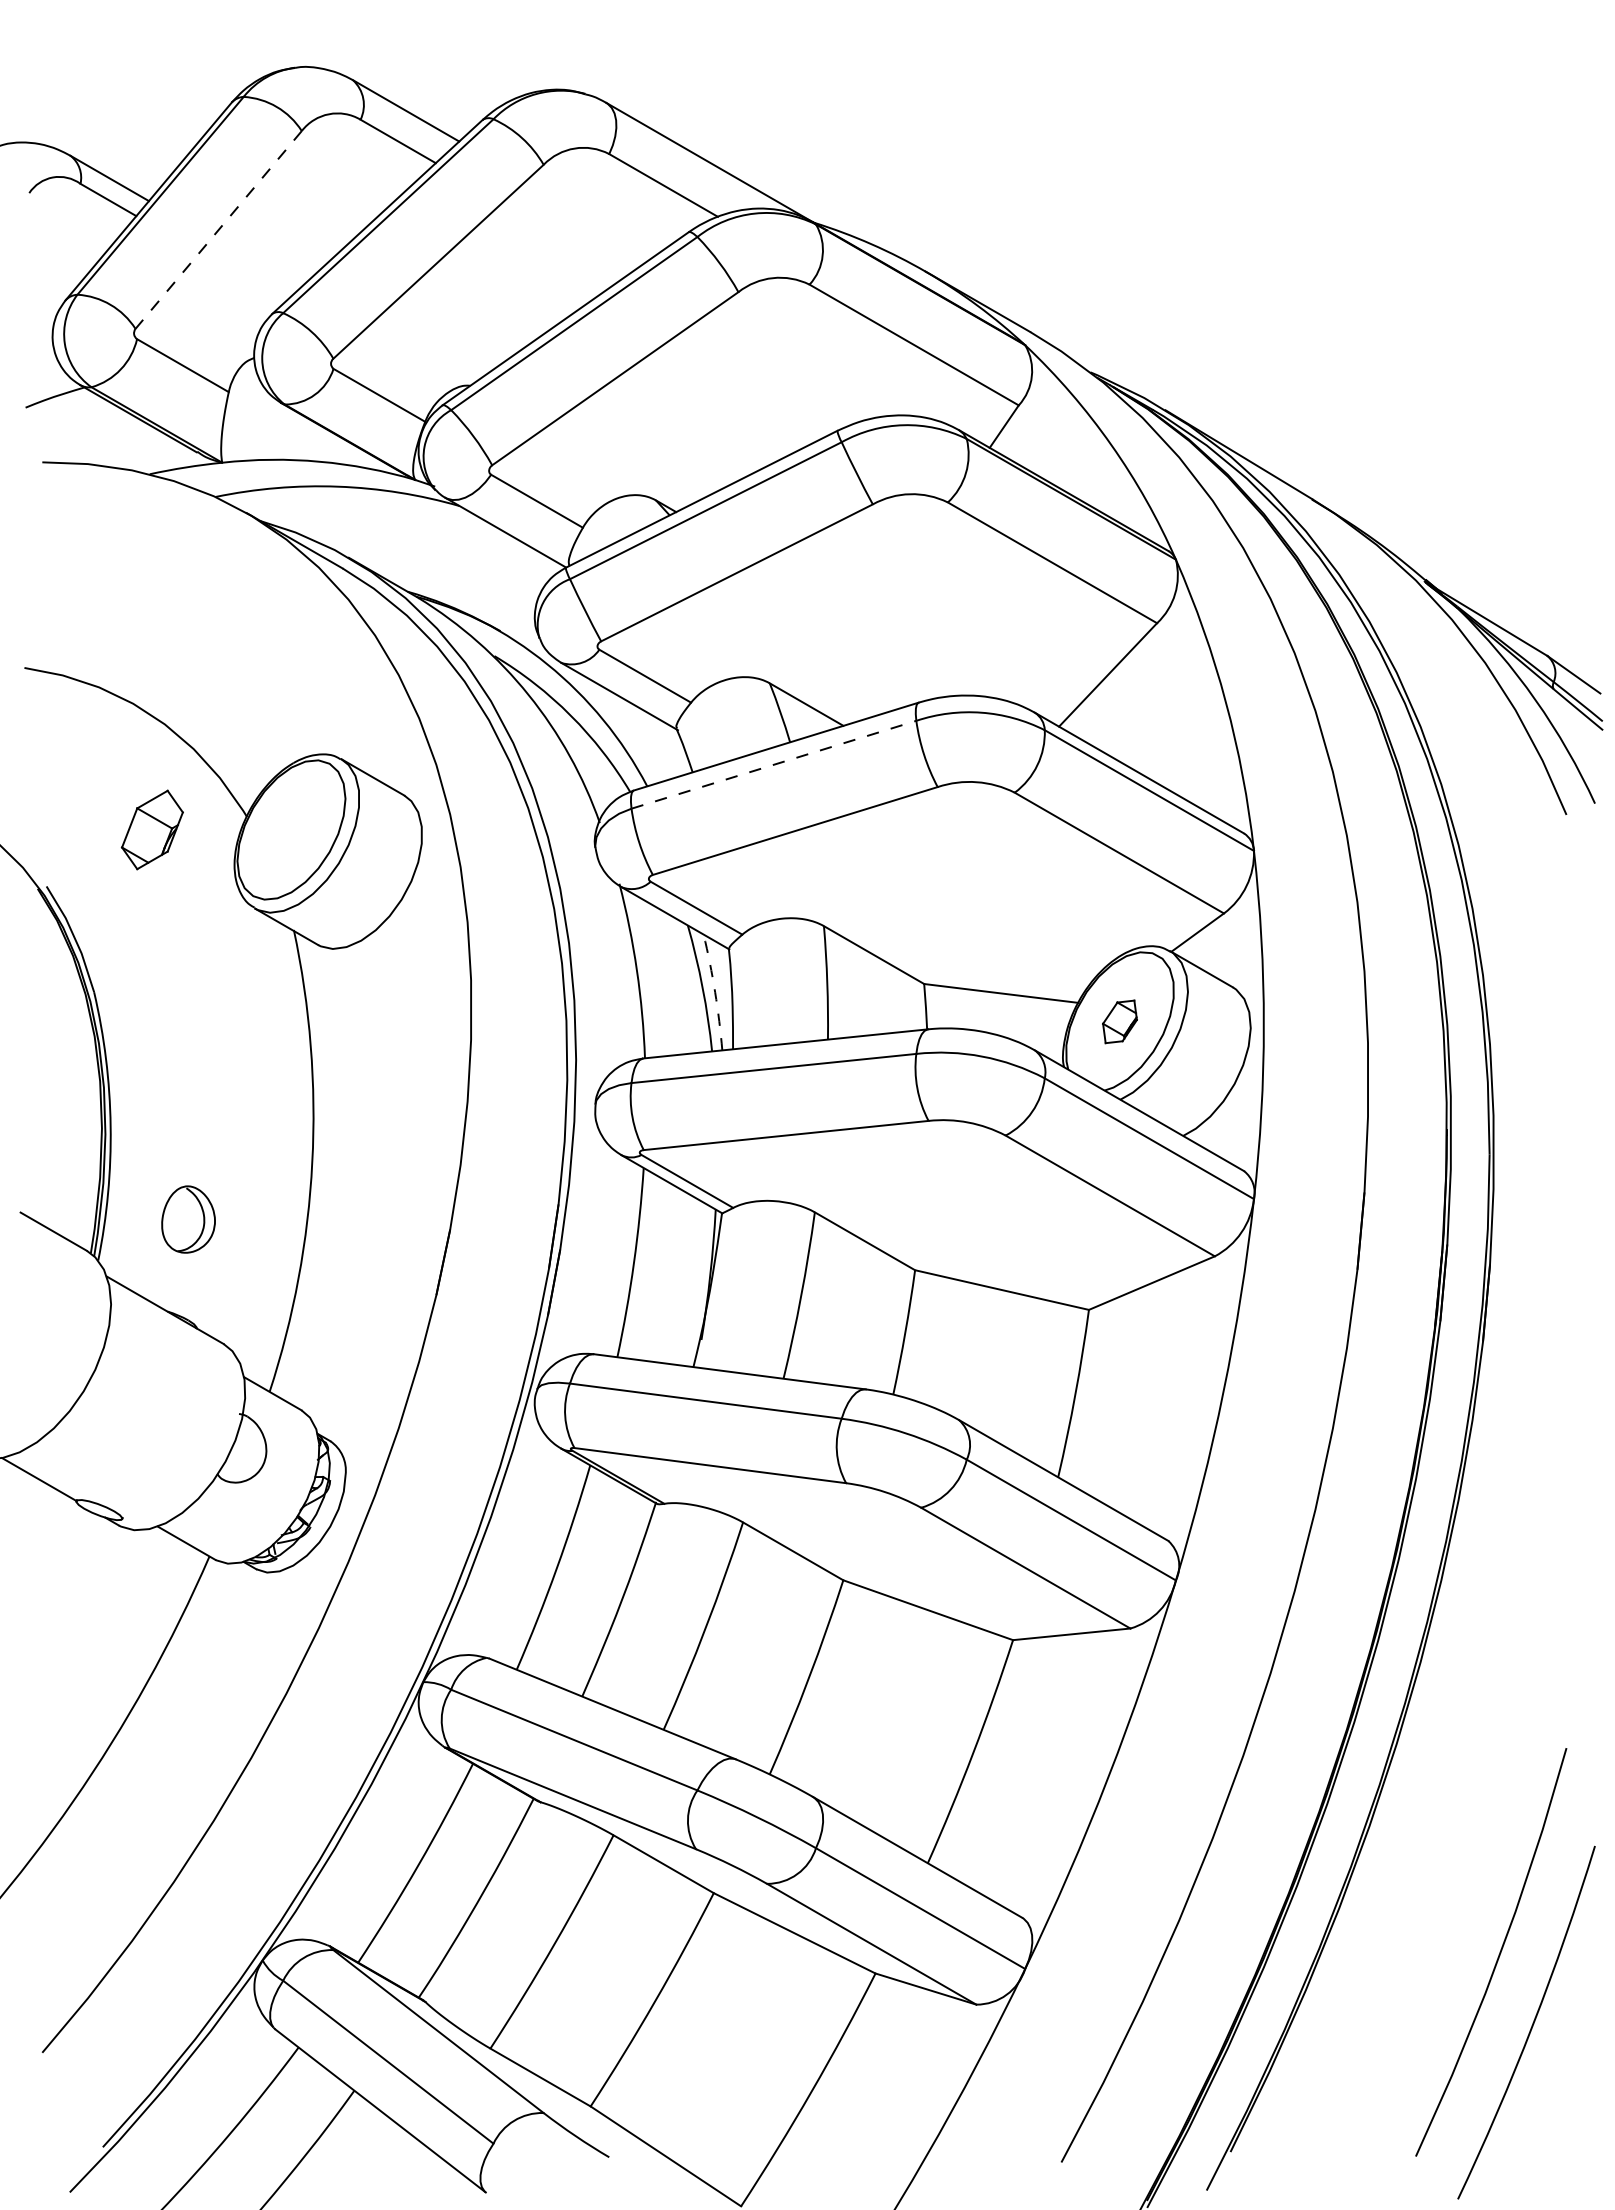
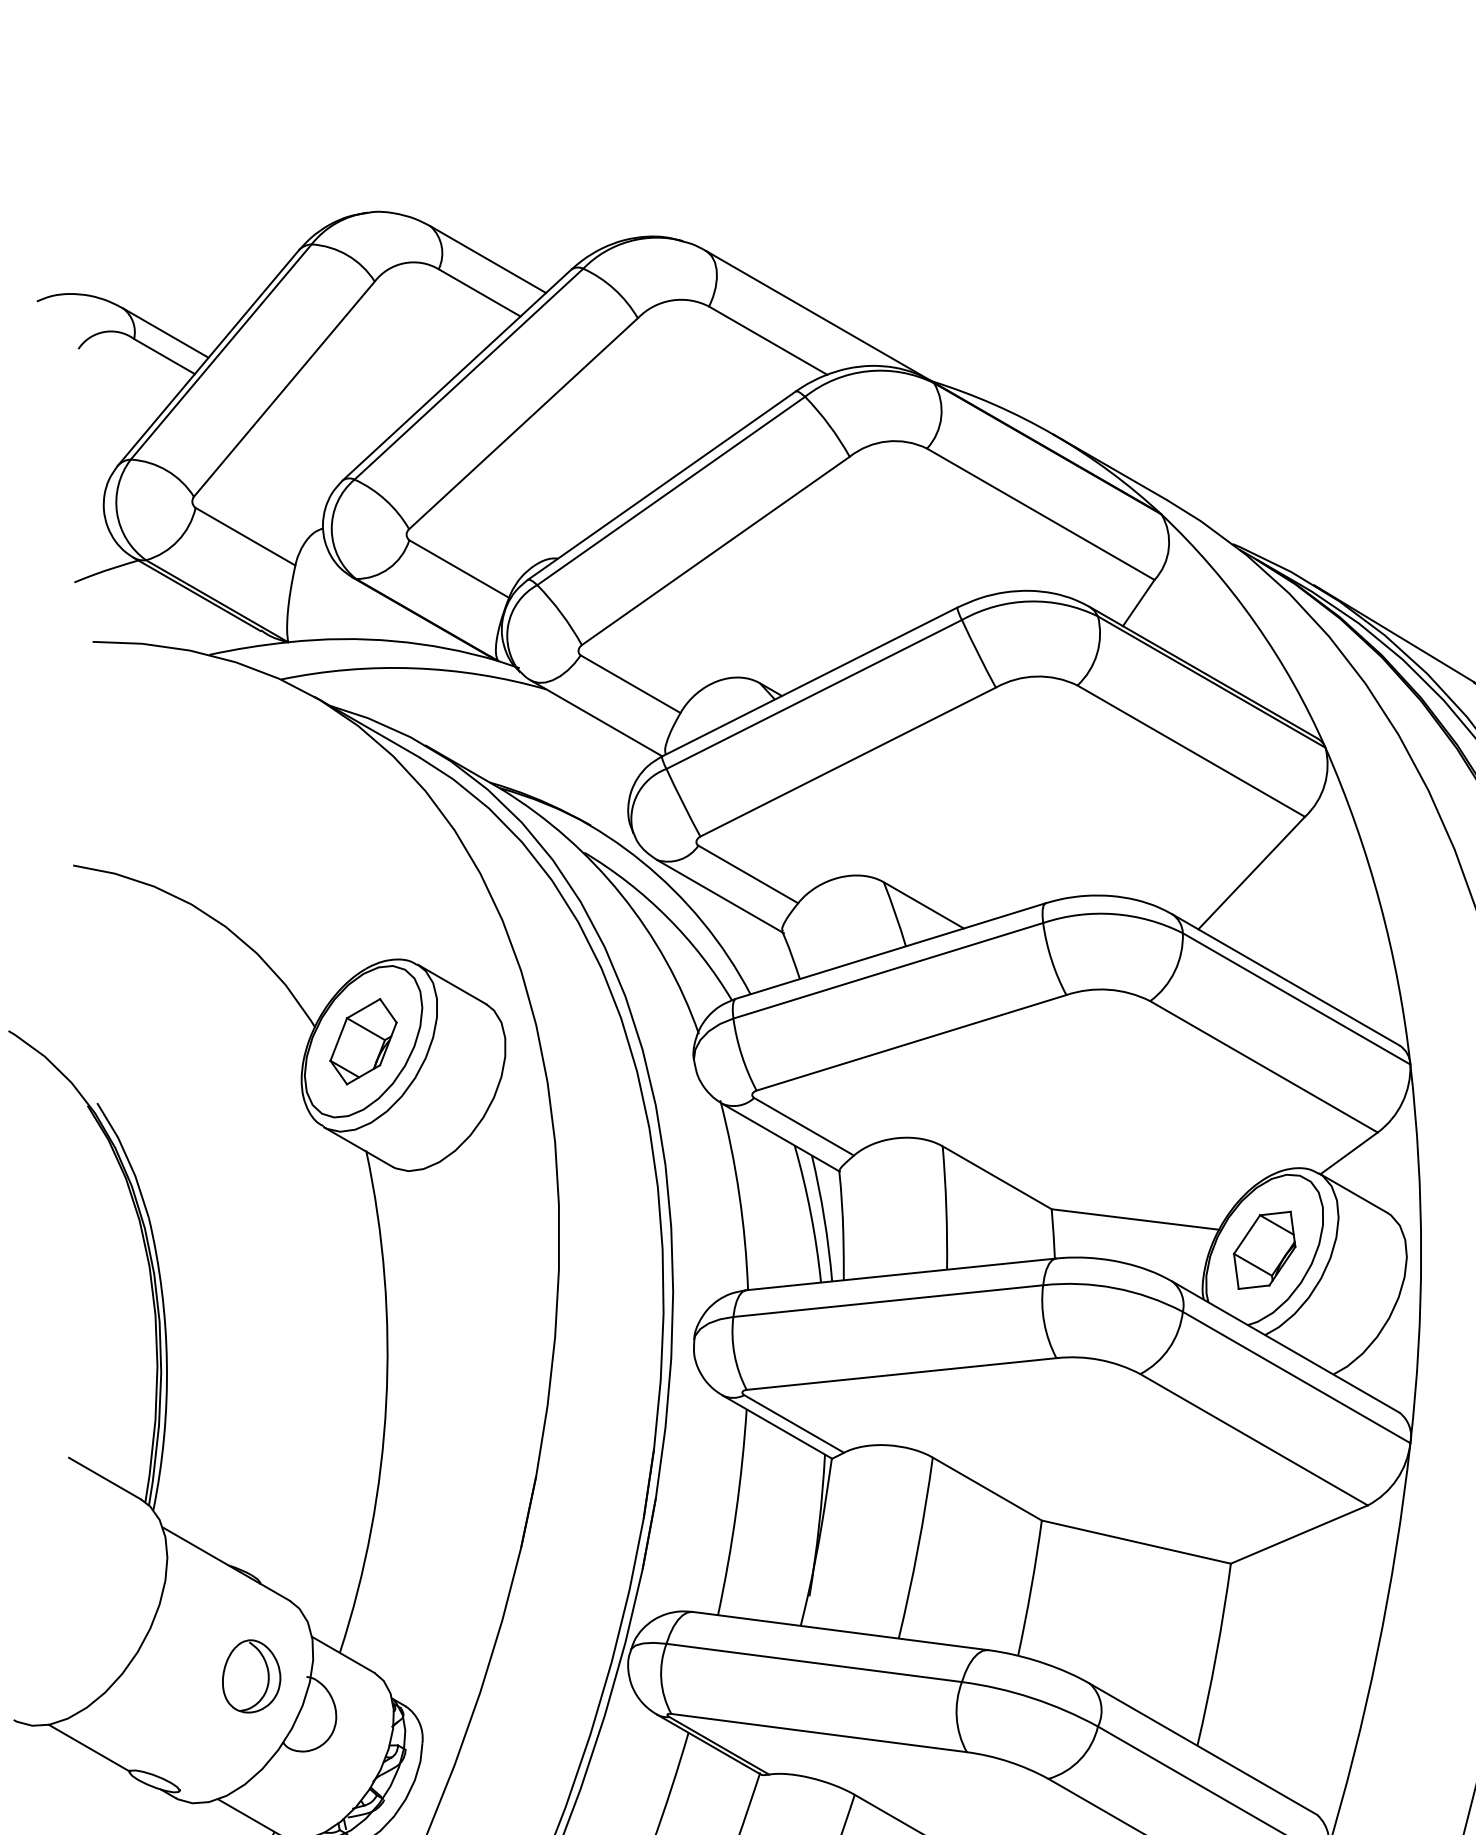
line: (218, 230) -> (284, 389), dashed -> solid
line: (774, 764) -> (888, 970), dashed -> solid
part: (151, 829) -> (362, 1041), moved
arc: (715, 992) -> (824, 1218), dashed -> solid
part: (1119, 1021) -> (1264, 1250), size x1.67
part: (188, 1219) -> (251, 1676), moved

